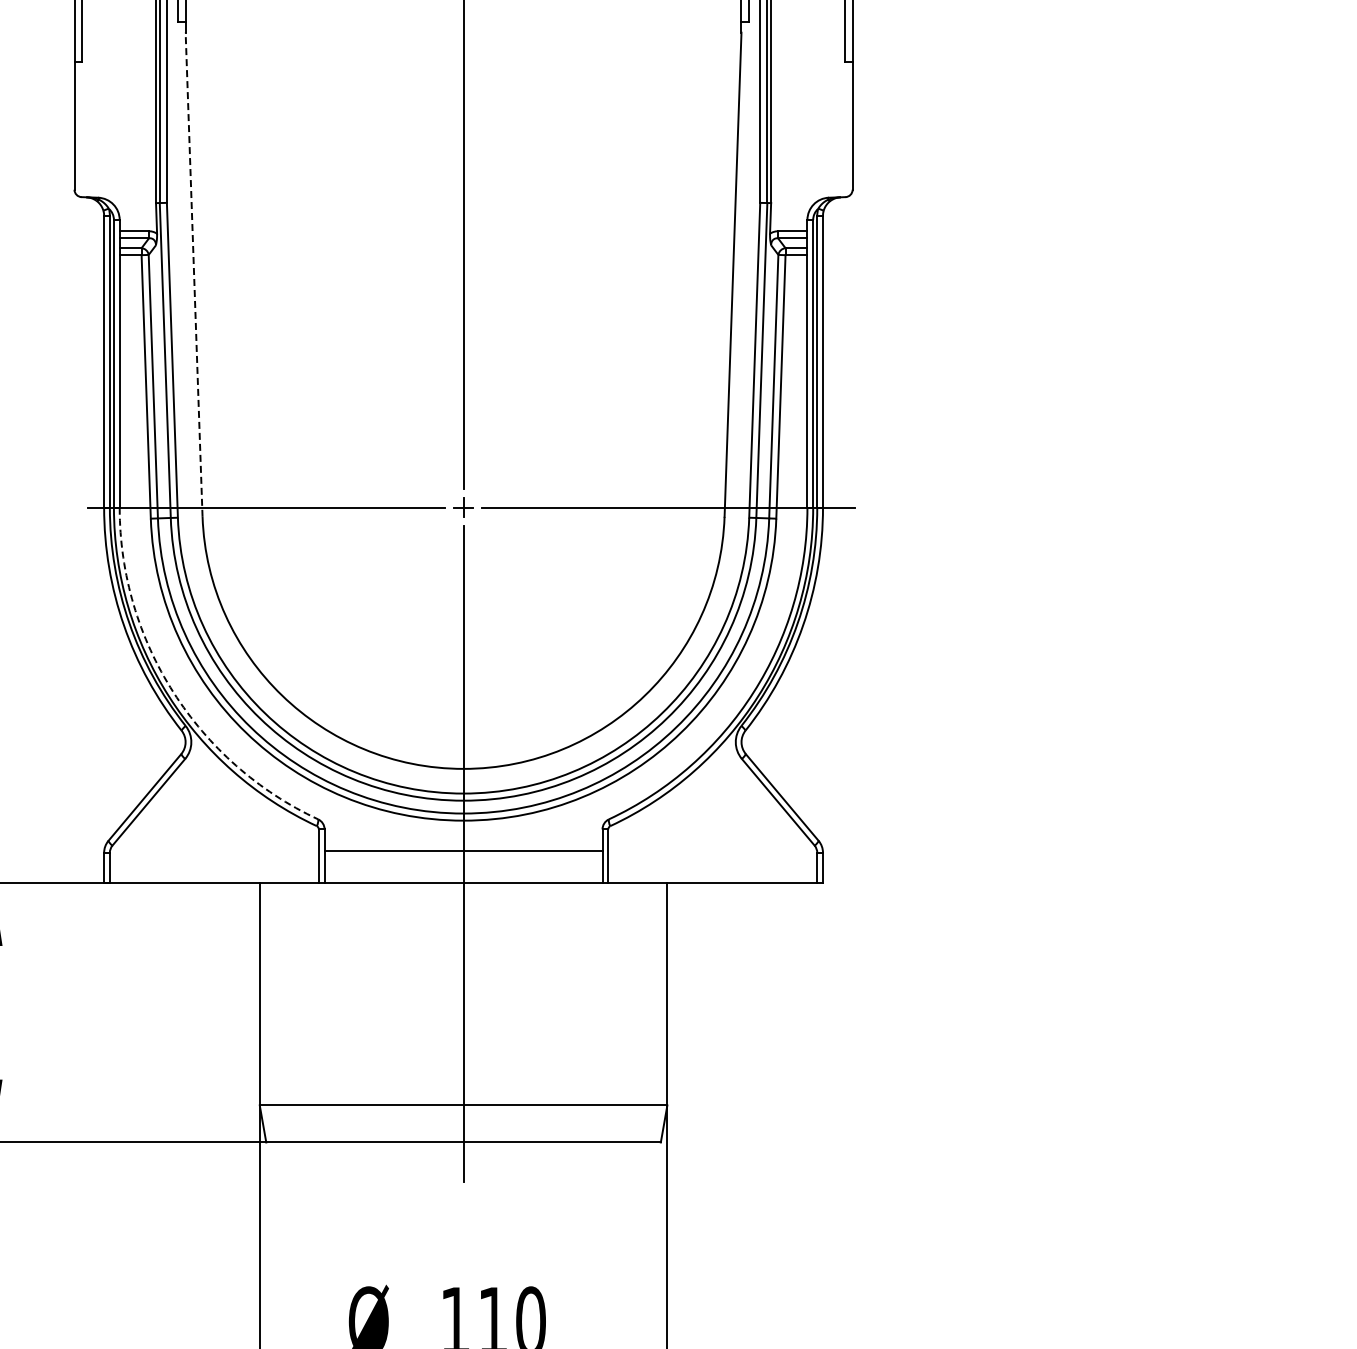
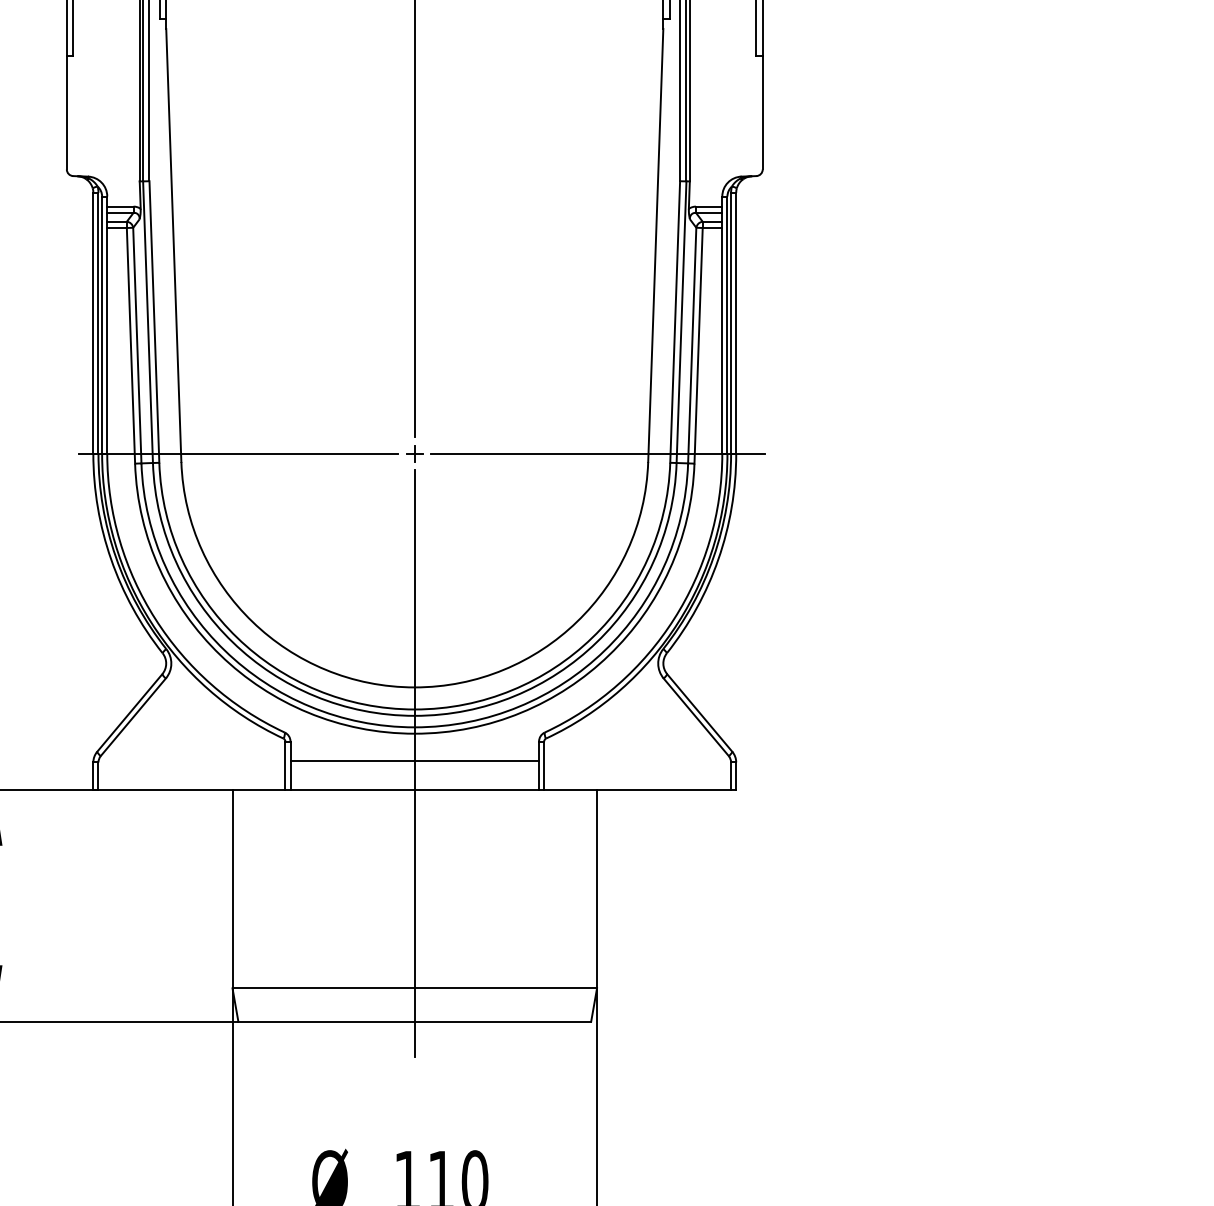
line: (194, 274) -> (174, 245), dashed -> solid
arc: (173, 692) -> (155, 619), dashed -> solid

